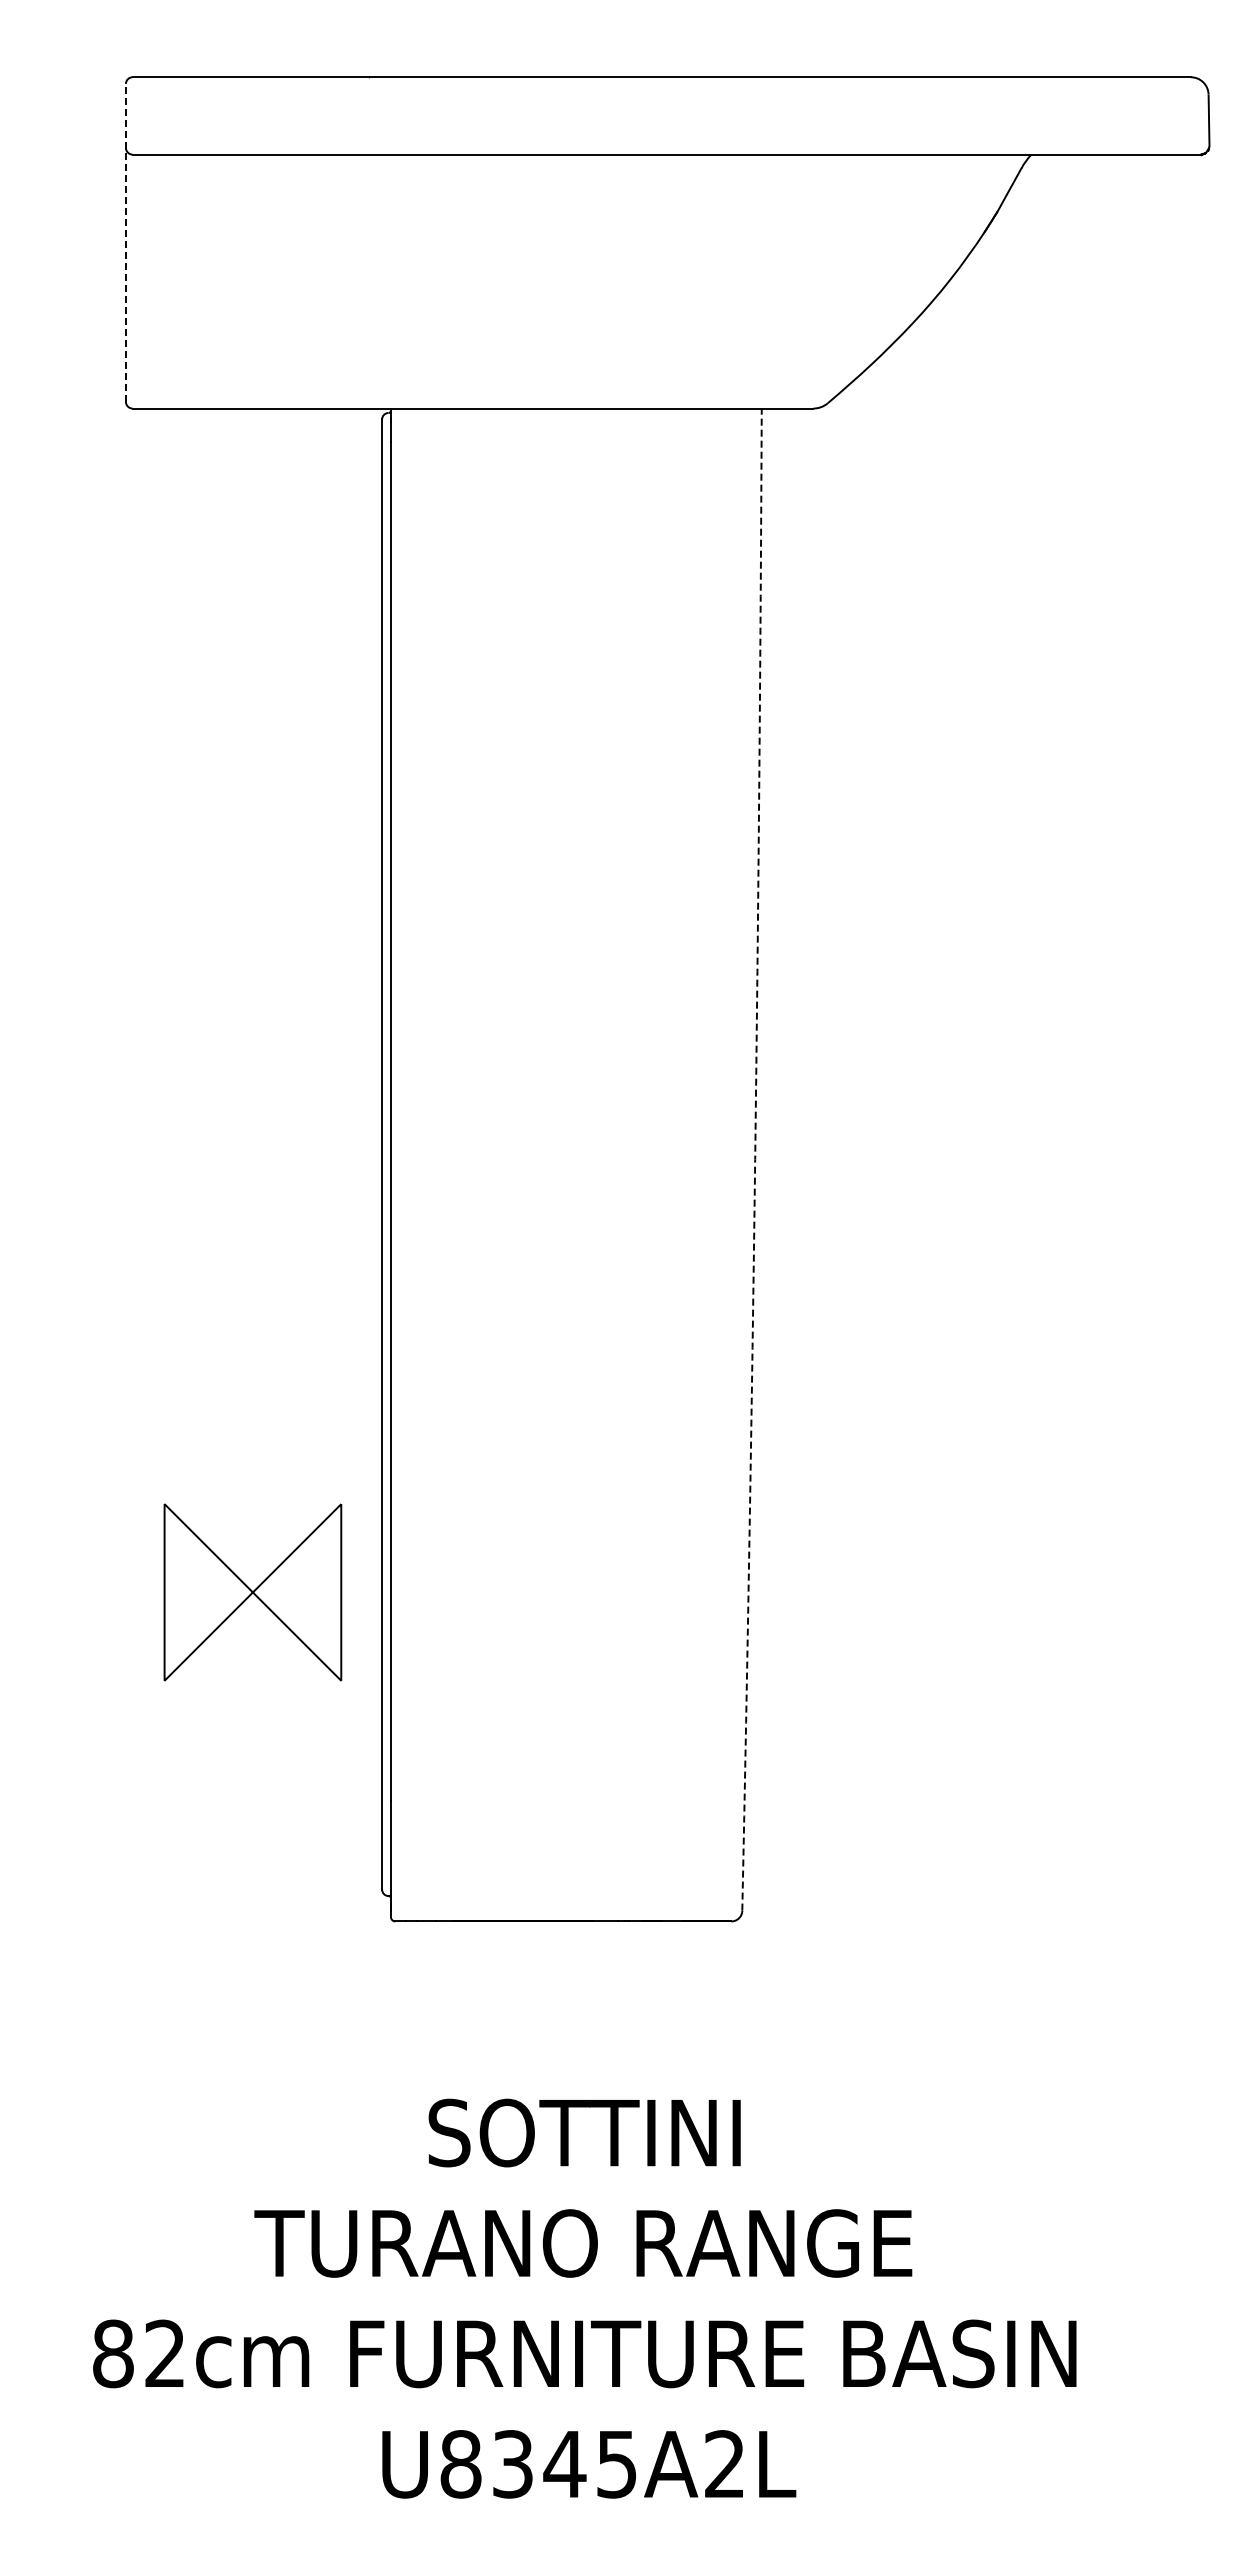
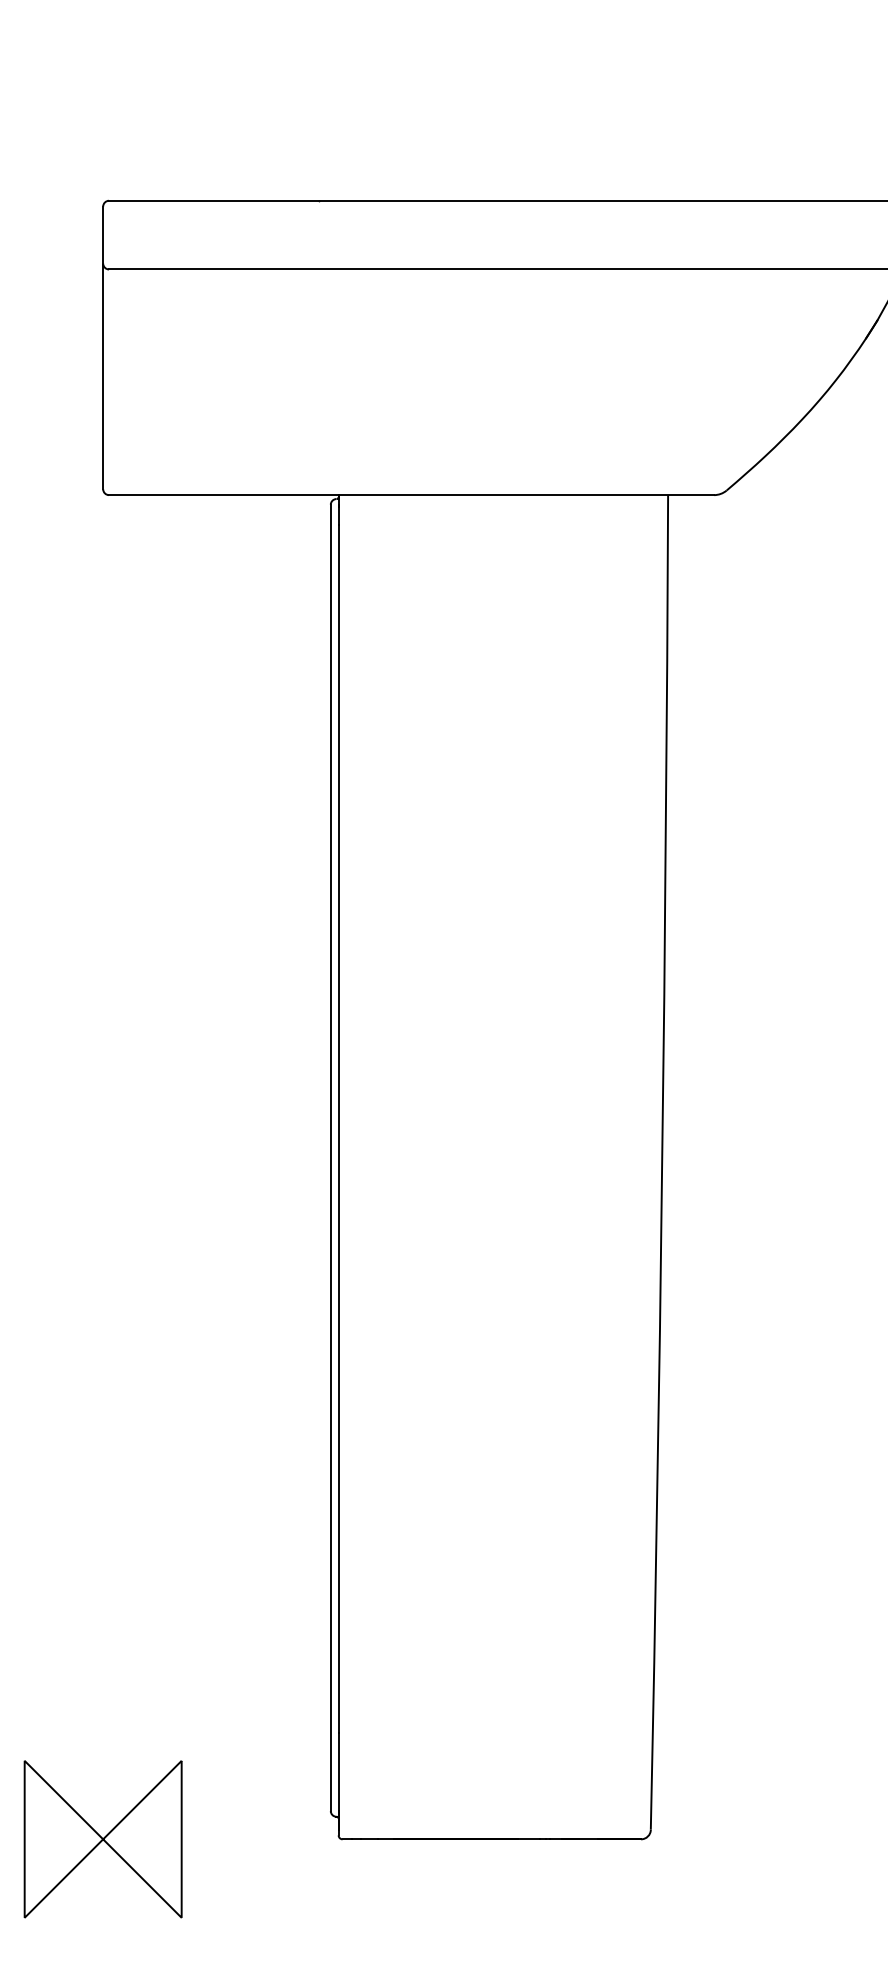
line: (125, 242) -> (102, 347), dashed -> solid
arc: (755, 1159) -> (662, 1162), dashed -> solid
part: (252, 1592) -> (102, 1839), moved

